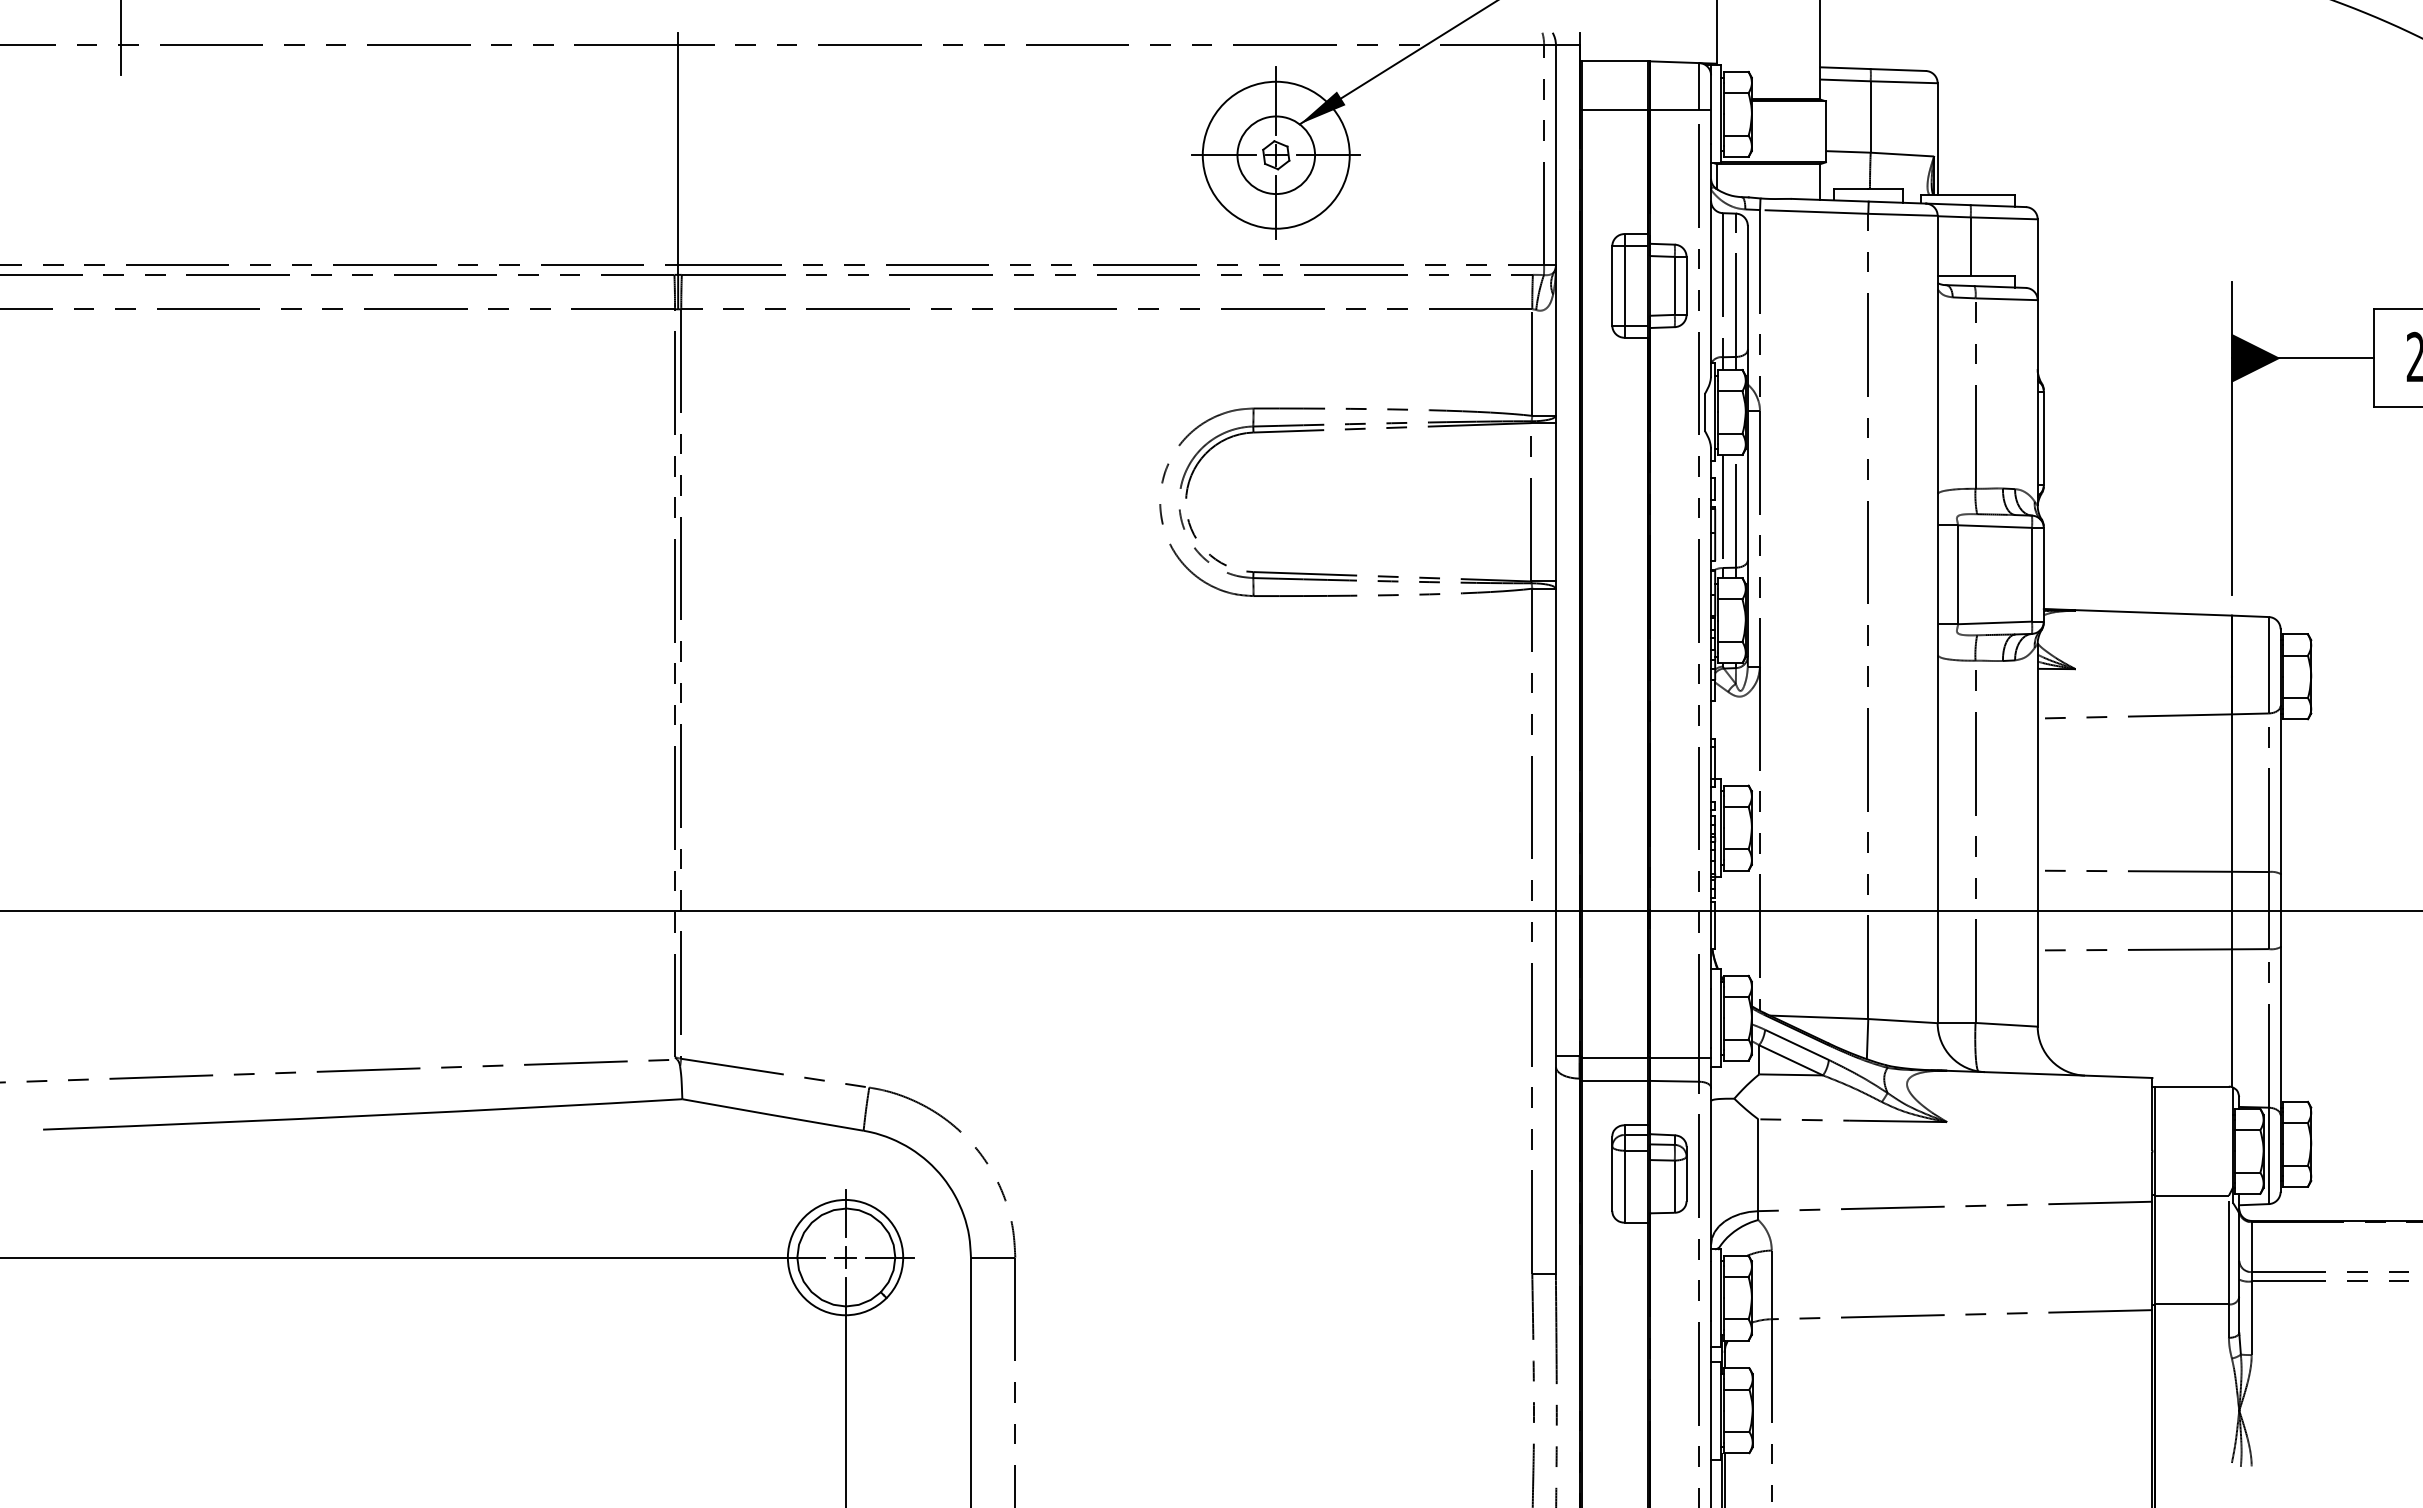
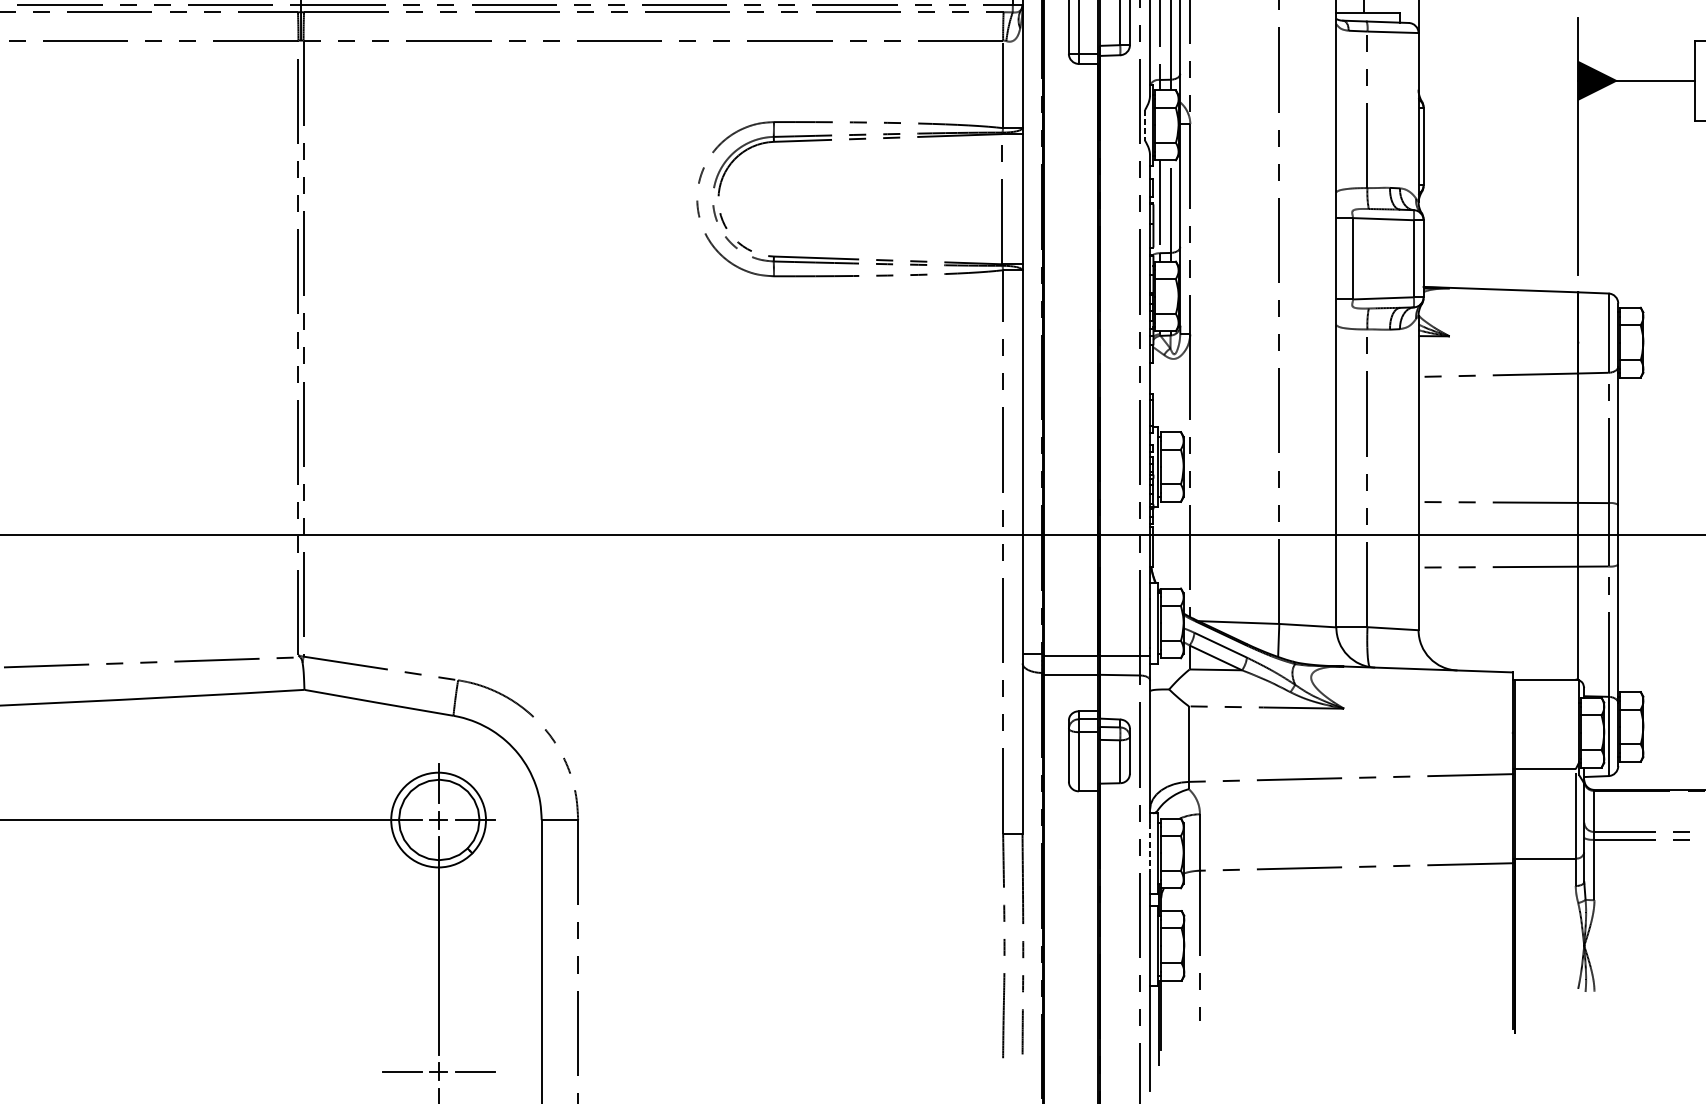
line: (1704, 412) -> (1144, 125), solid -> dashed
line: (1711, 1291) -> (1150, 847), solid -> dashed

